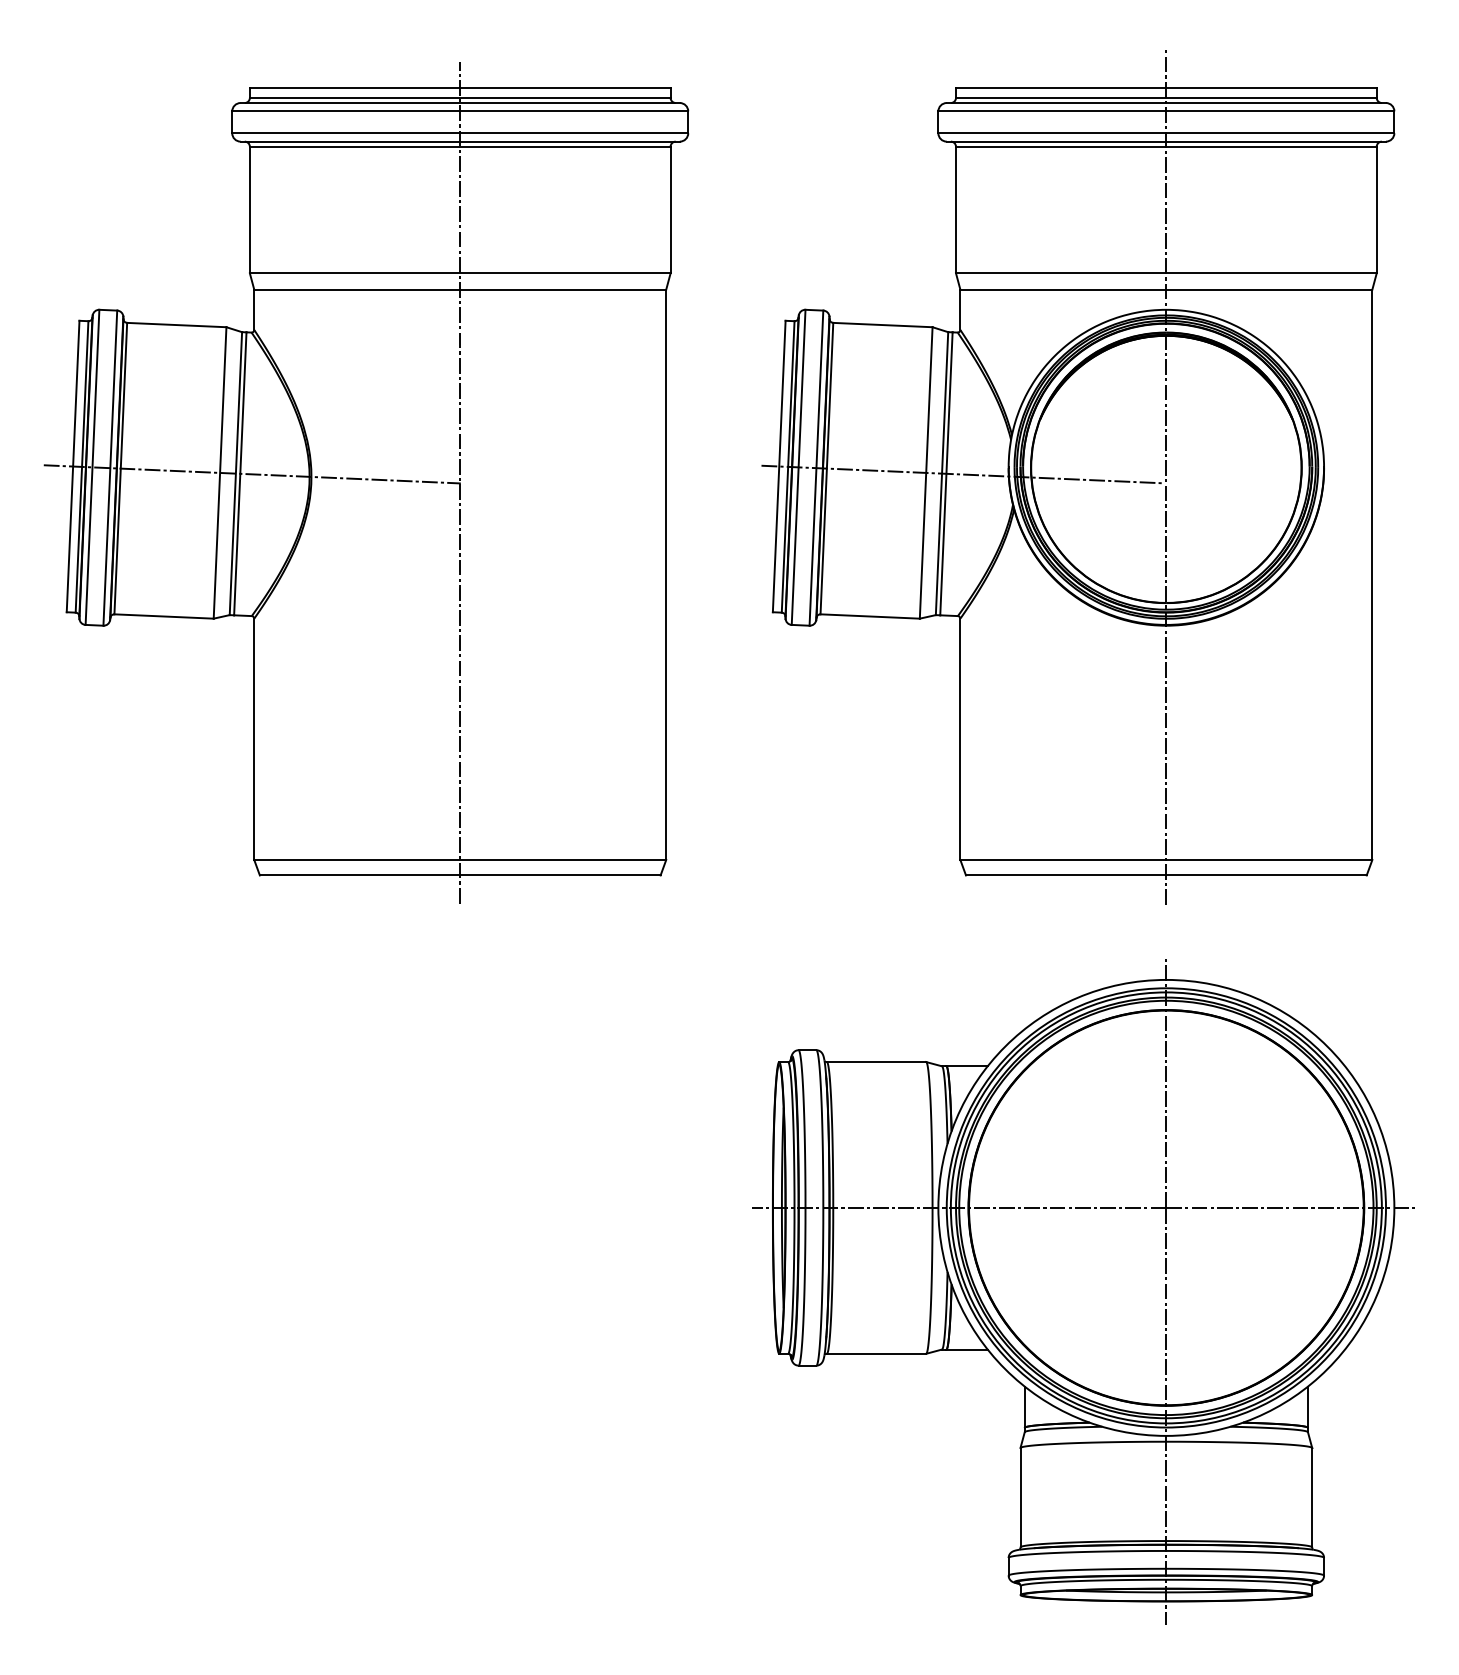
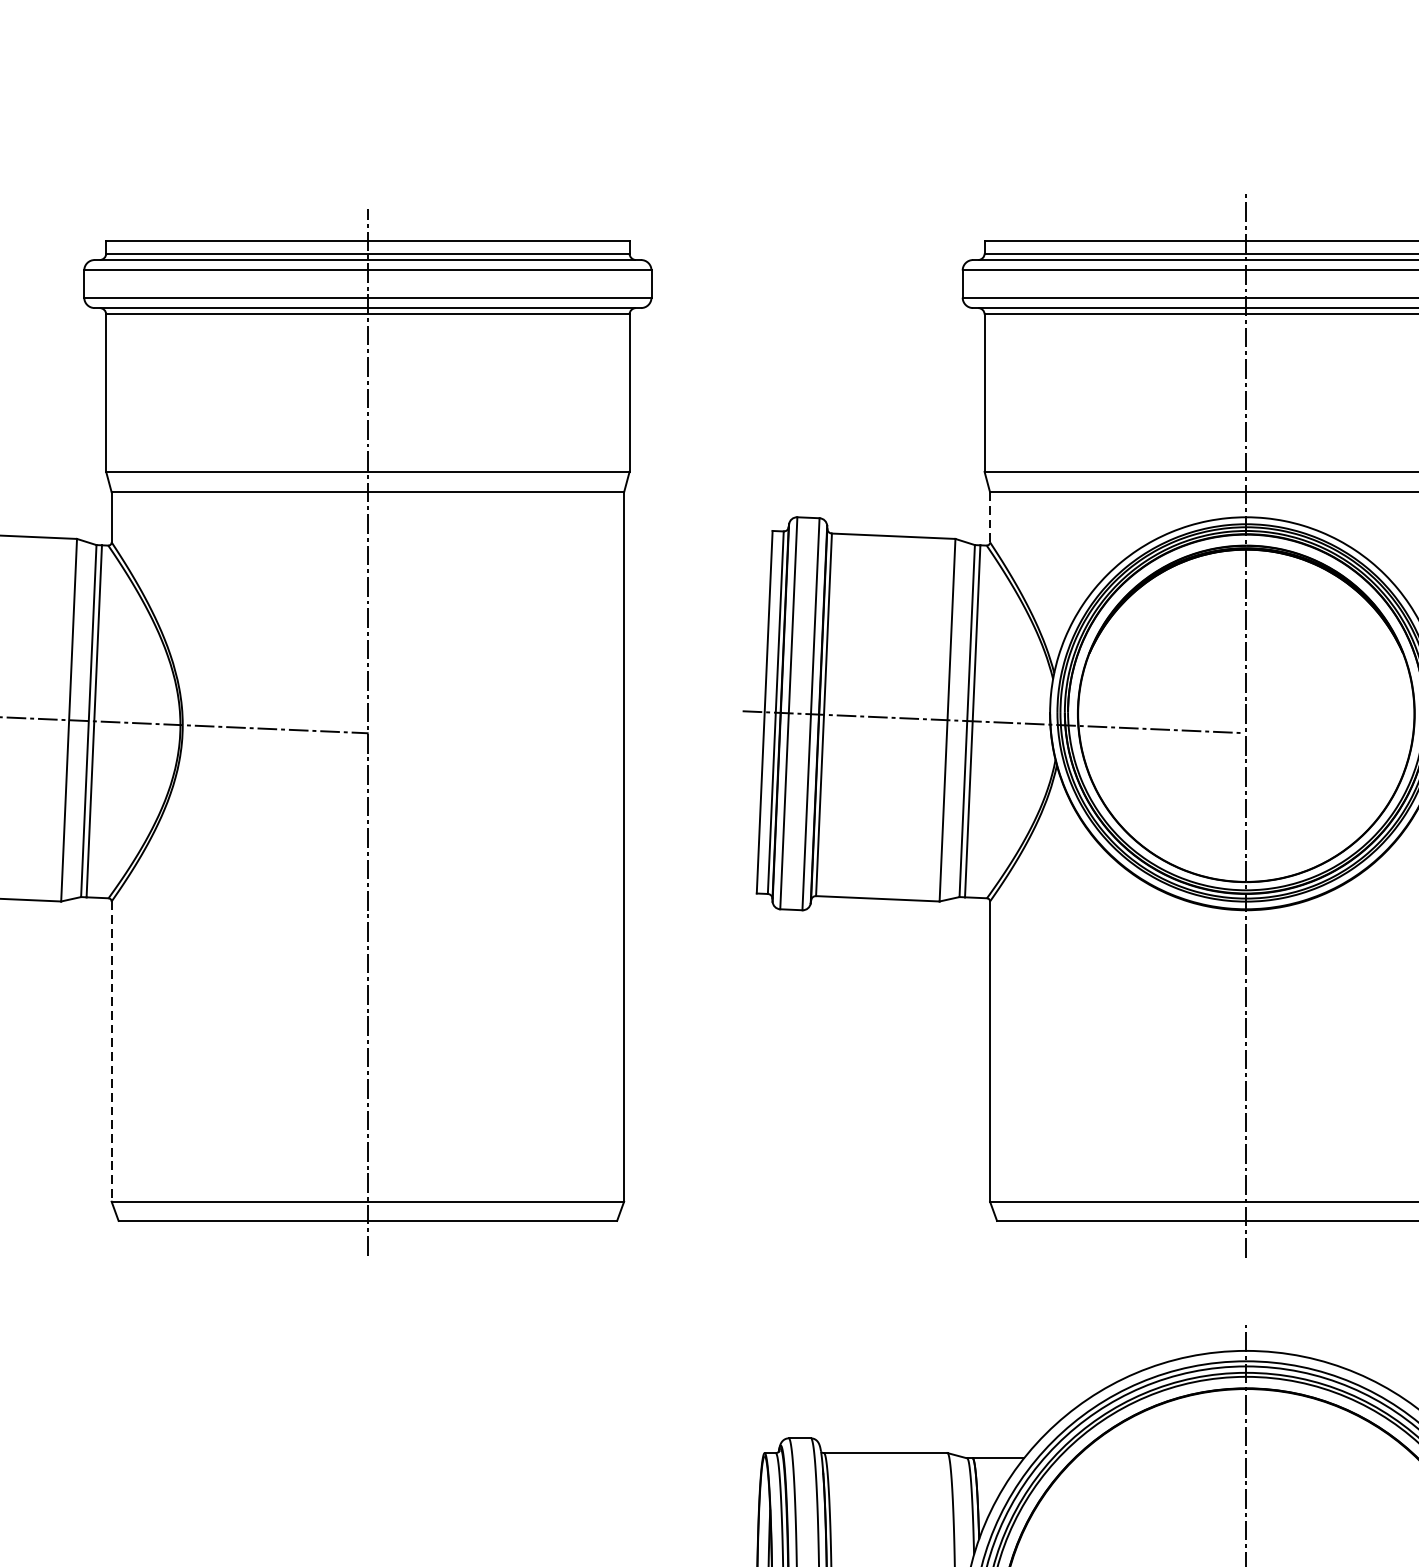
line: (960, 310) -> (990, 518), solid -> dashed
line: (254, 739) -> (111, 1051), solid -> dashed

